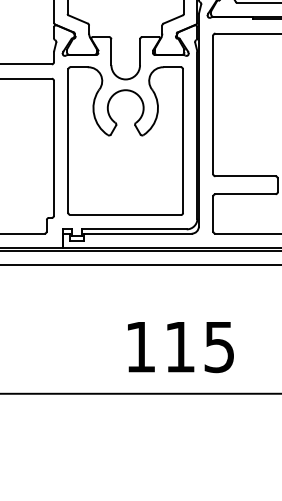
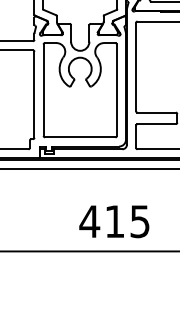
text: (140, 346) -> (89, 221), 115 -> 415

